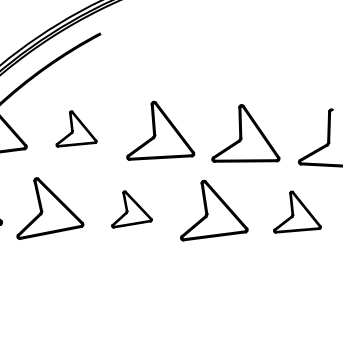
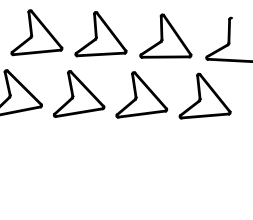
part: (76, 128) -> (36, 32), size x1.67
part: (131, 209) -> (78, 94), size x1.67
part: (297, 211) -> (205, 95), size x1.43

